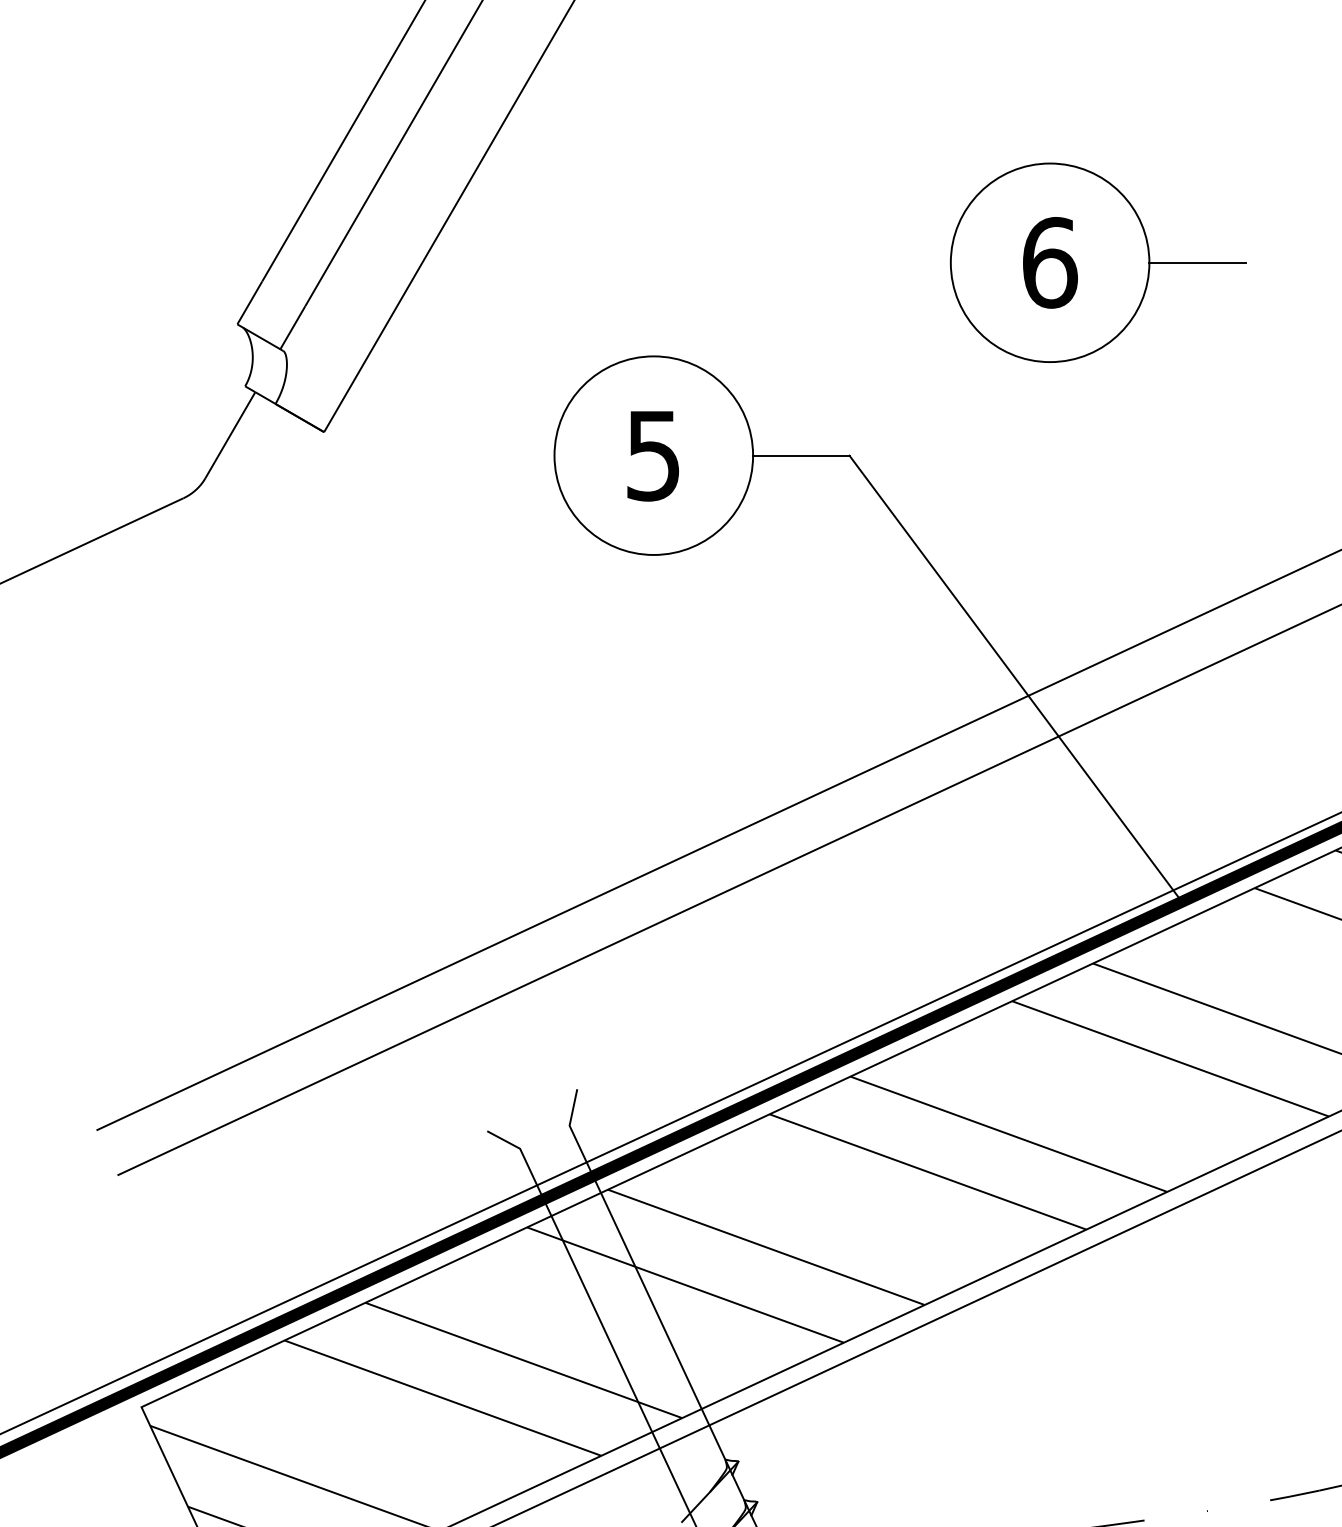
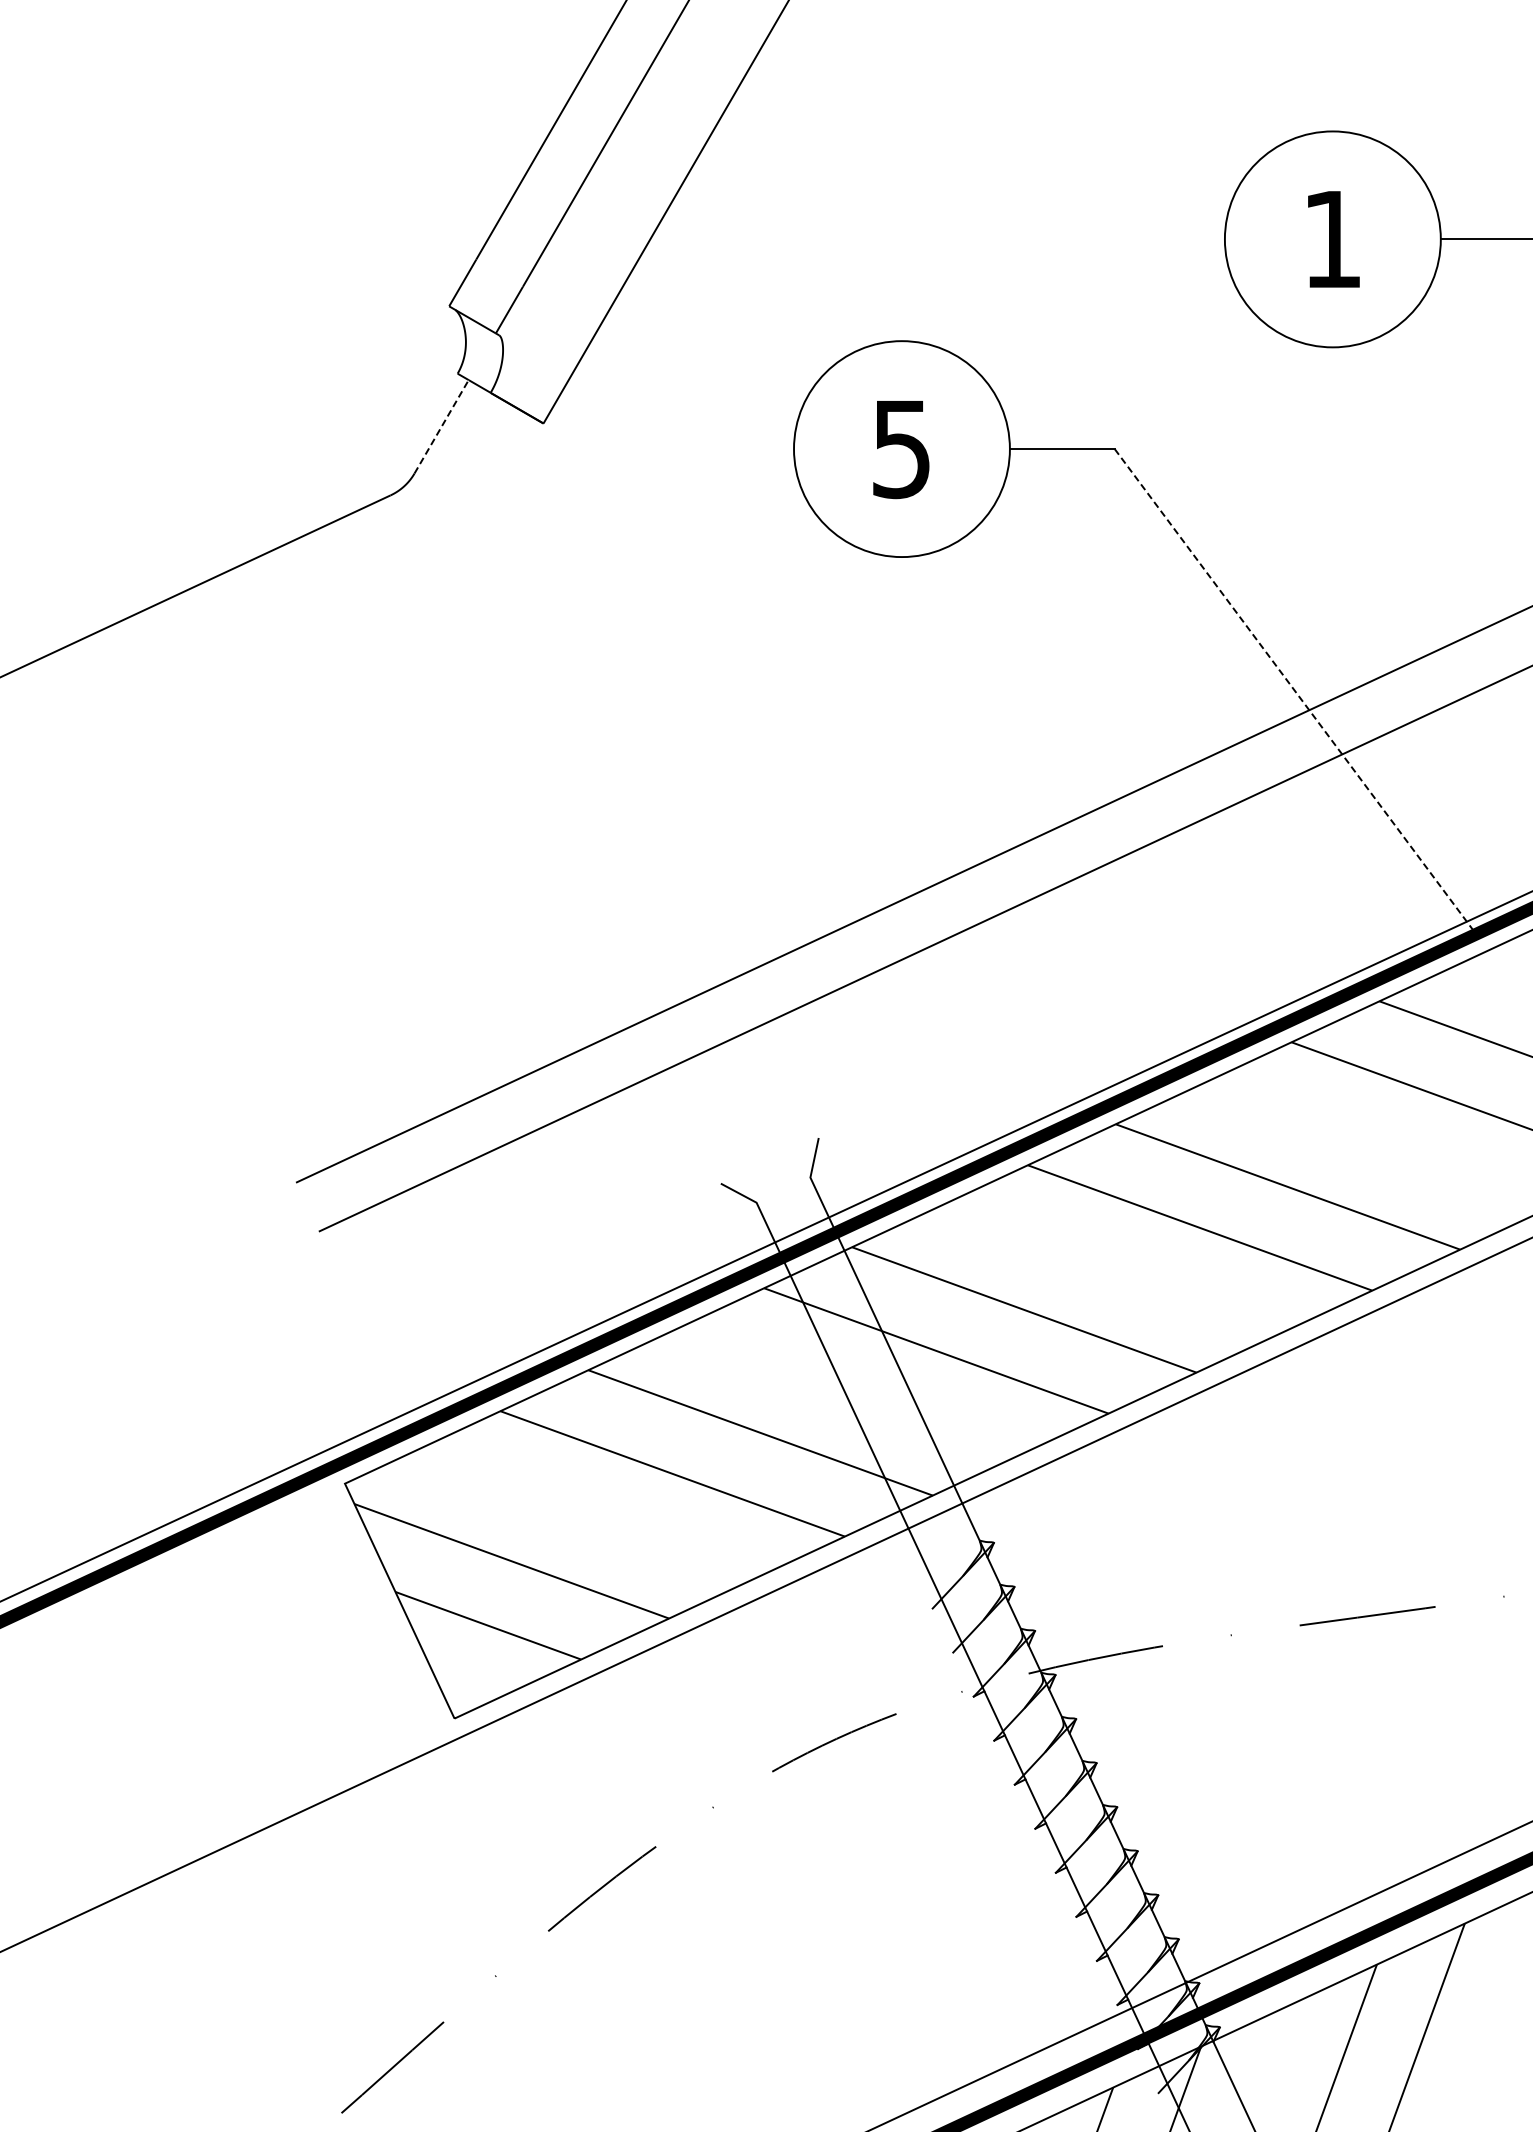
text: (1050, 262) -> (1333, 239), 6 -> 1
line: (230, 434) -> (441, 426), solid -> dashed
line: (1015, 679) -> (1295, 692), solid -> dashed

